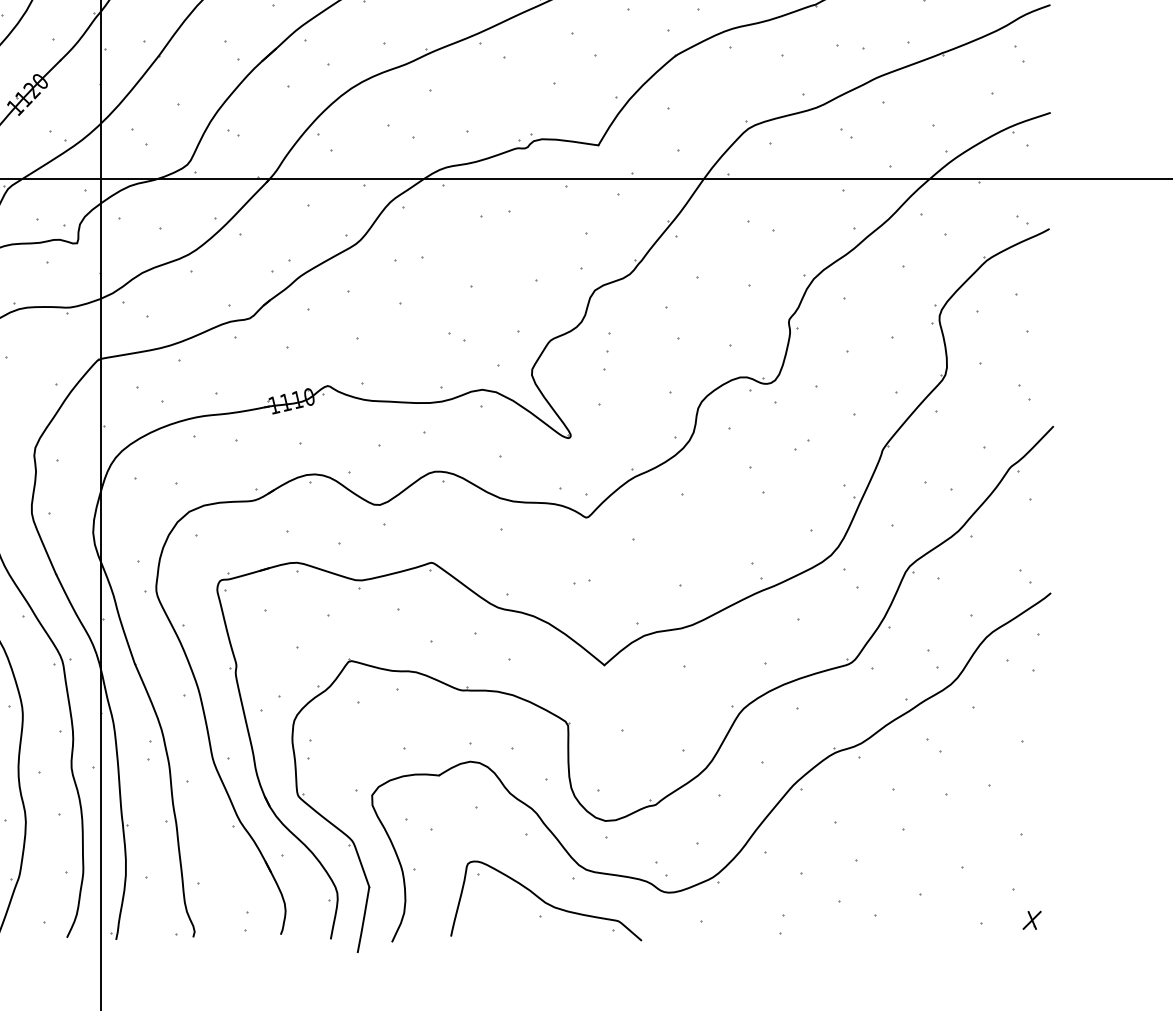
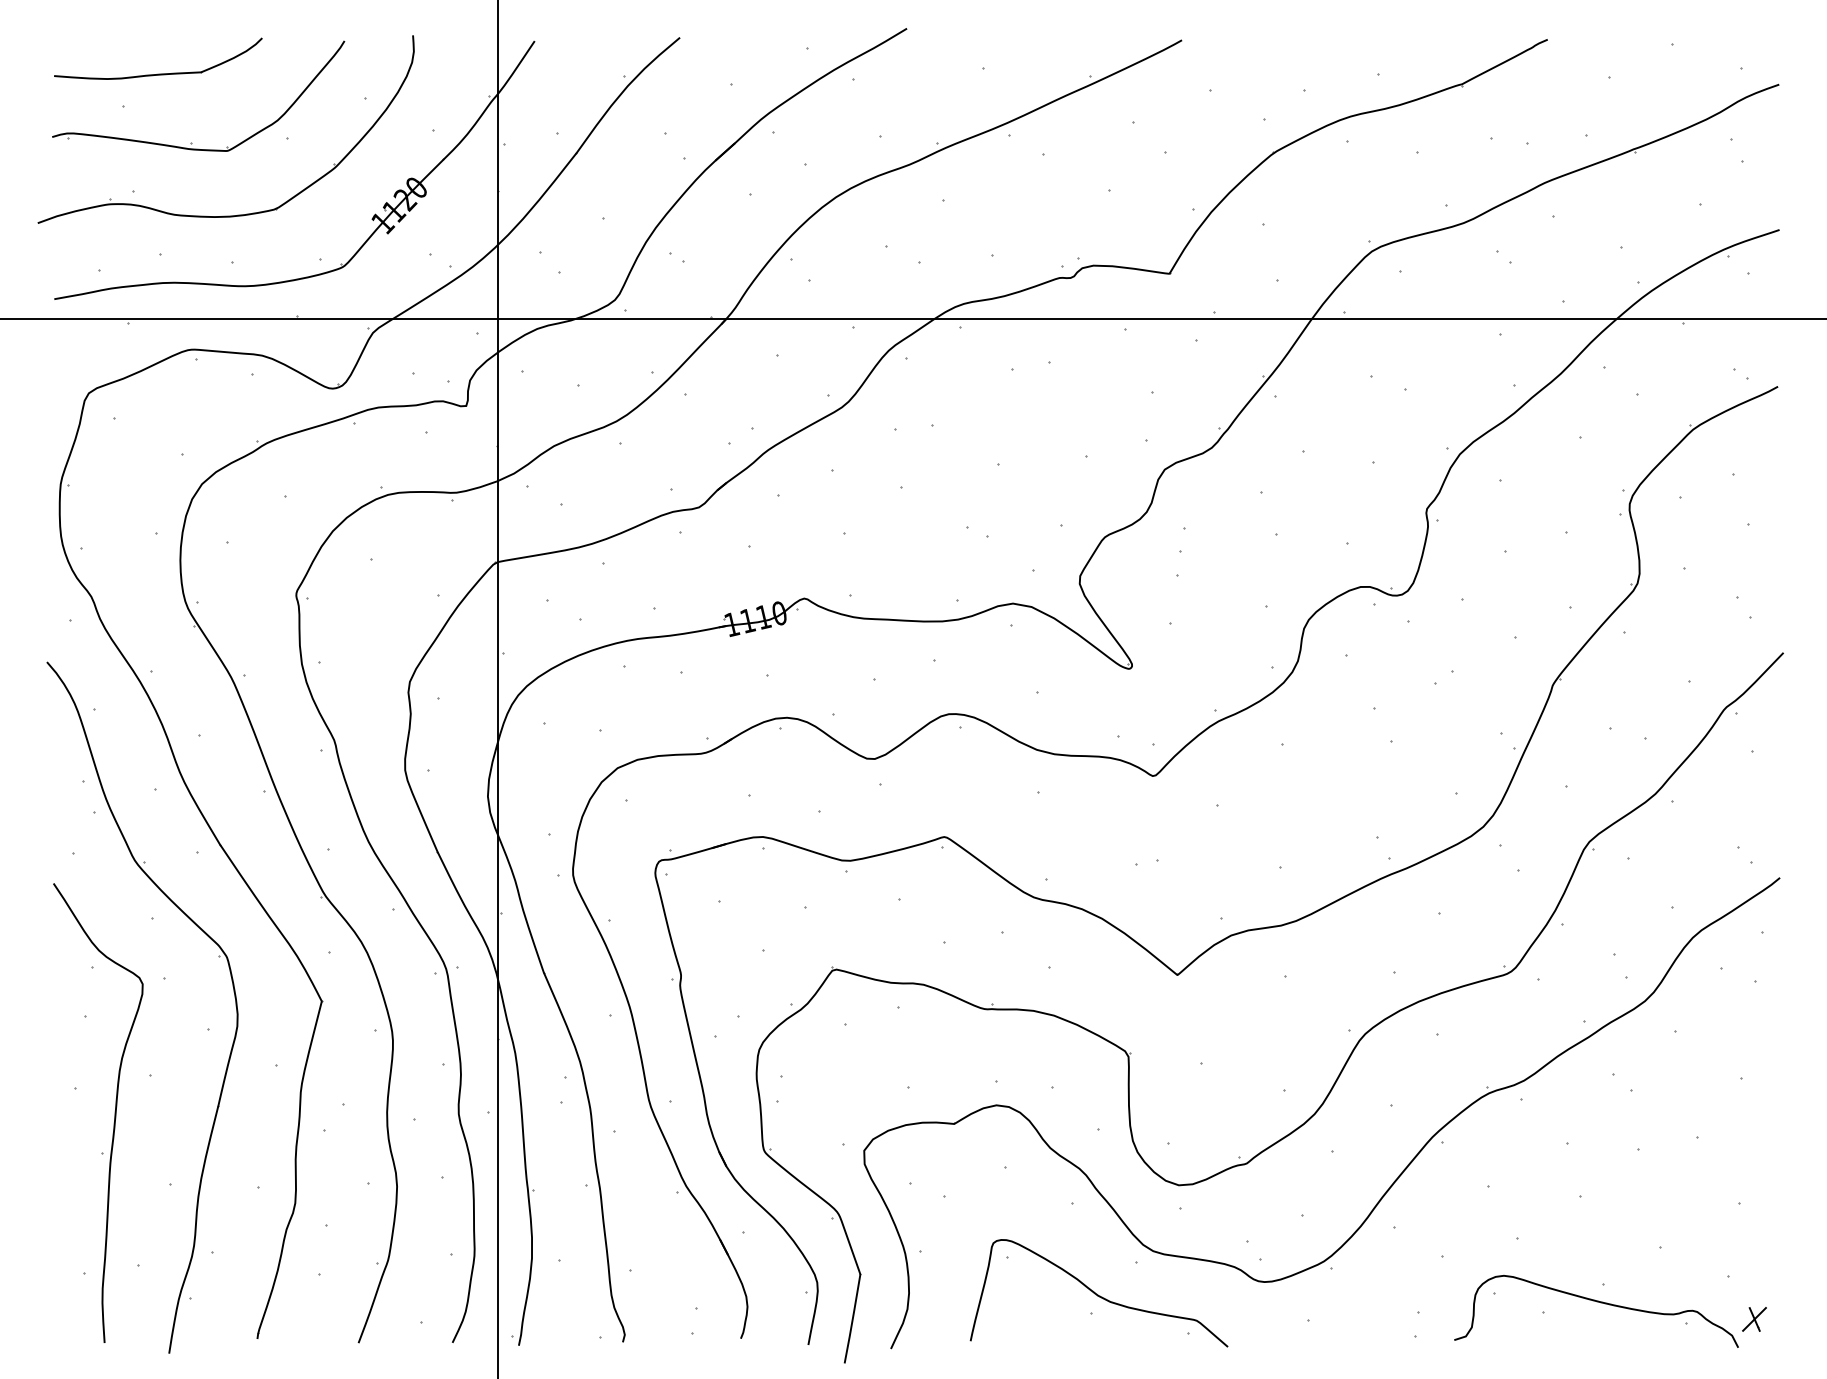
curve: (917, 908) -> (1600, 1303), added

